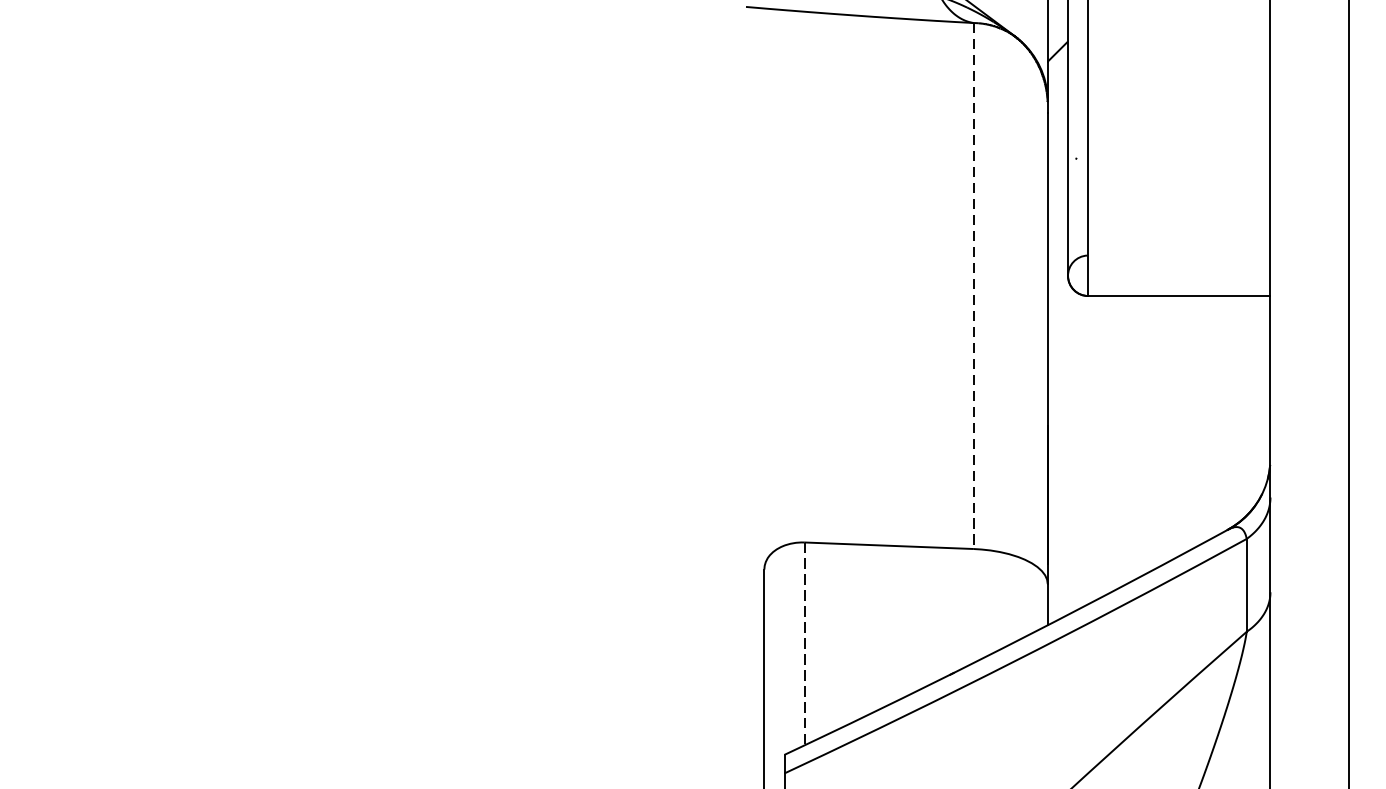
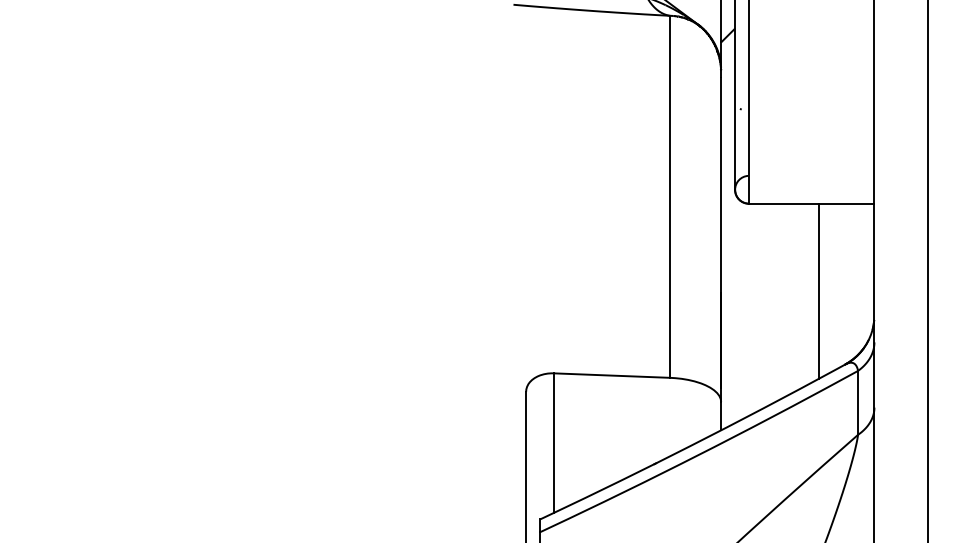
line: (974, 286) -> (670, 197), dashed -> solid
line: (1189, 422) -> (818, 290), added
line: (804, 644) -> (553, 443), dashed -> solid

